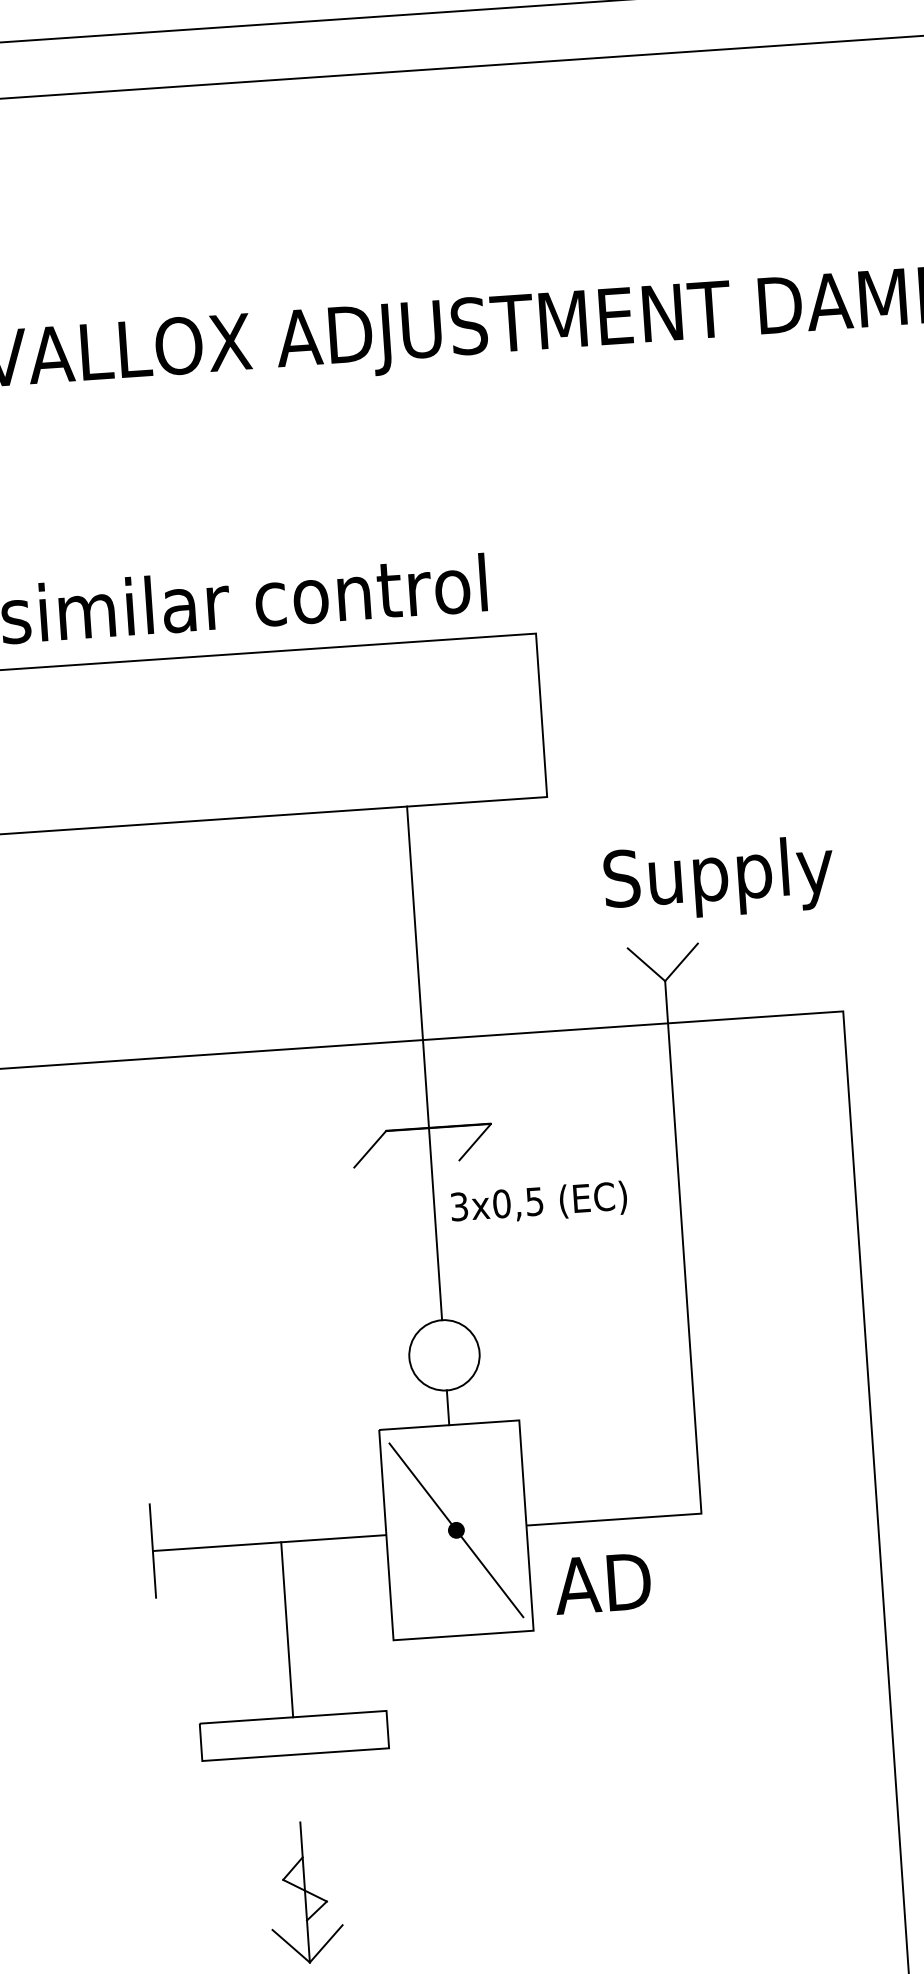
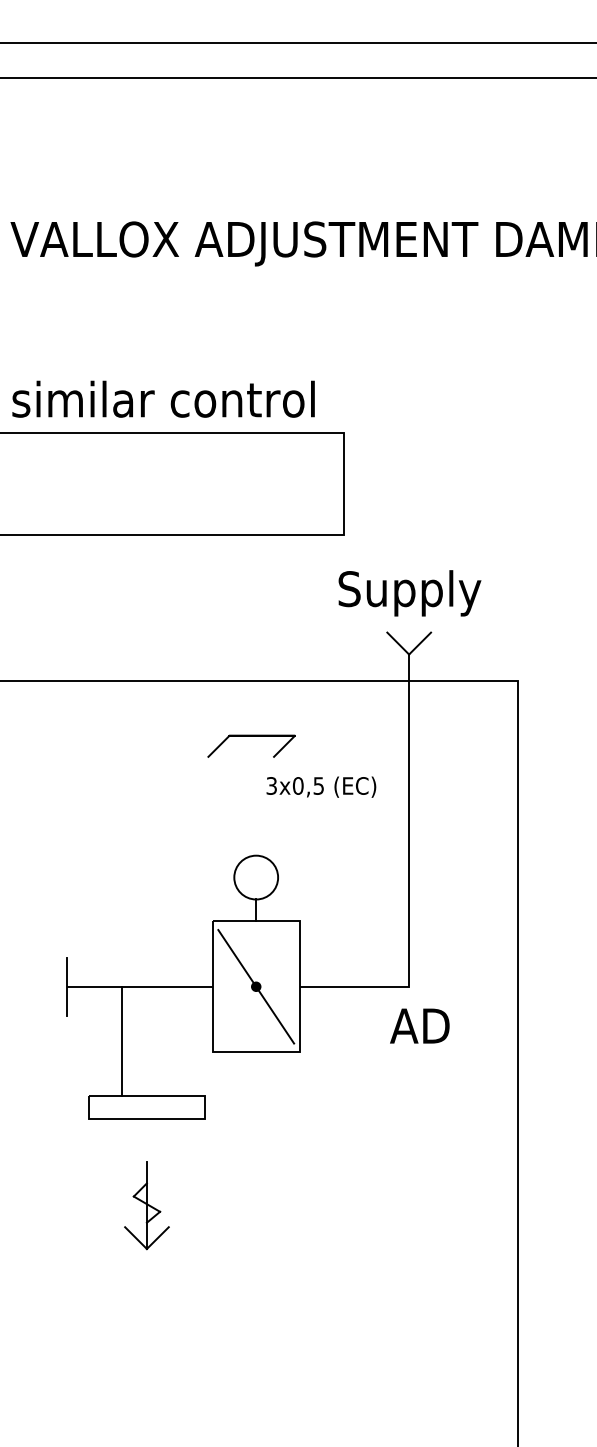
text: (718, 879) -> (409, 593), moved
line: (425, 1063) -> (256, 695), removed
text: (602, 1582) -> (419, 1025), moved
line: (286, 1628) -> (121, 1040), moved

